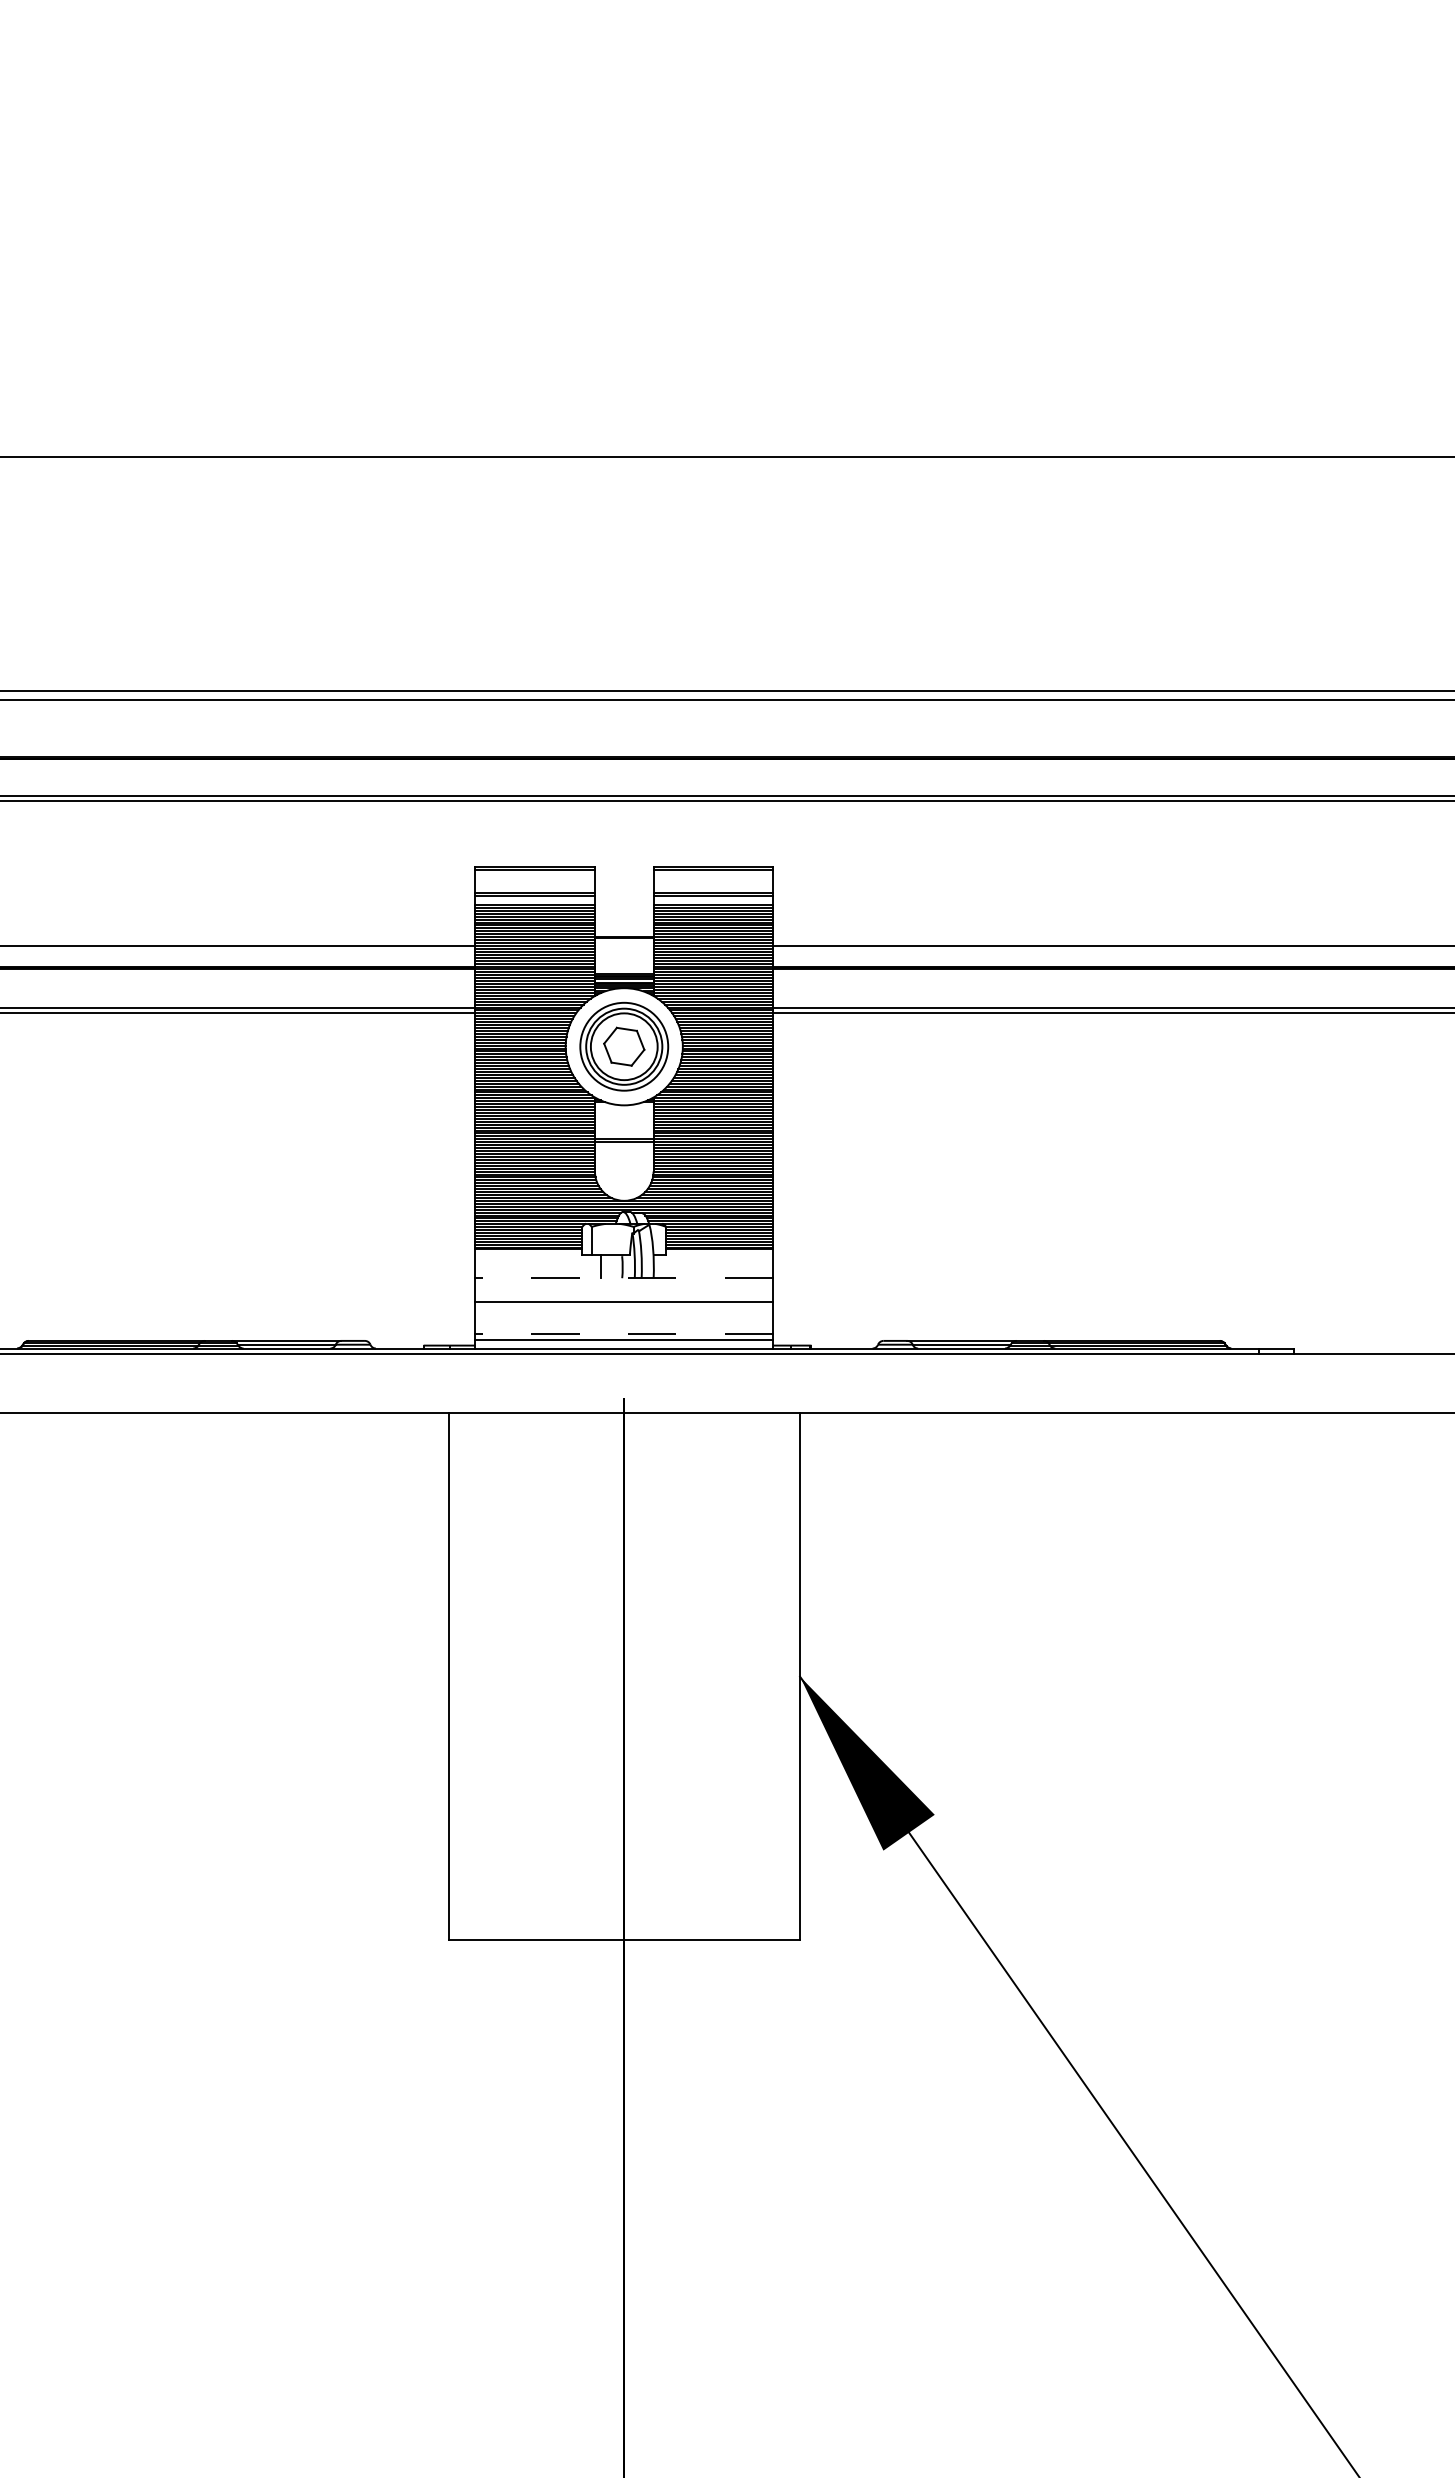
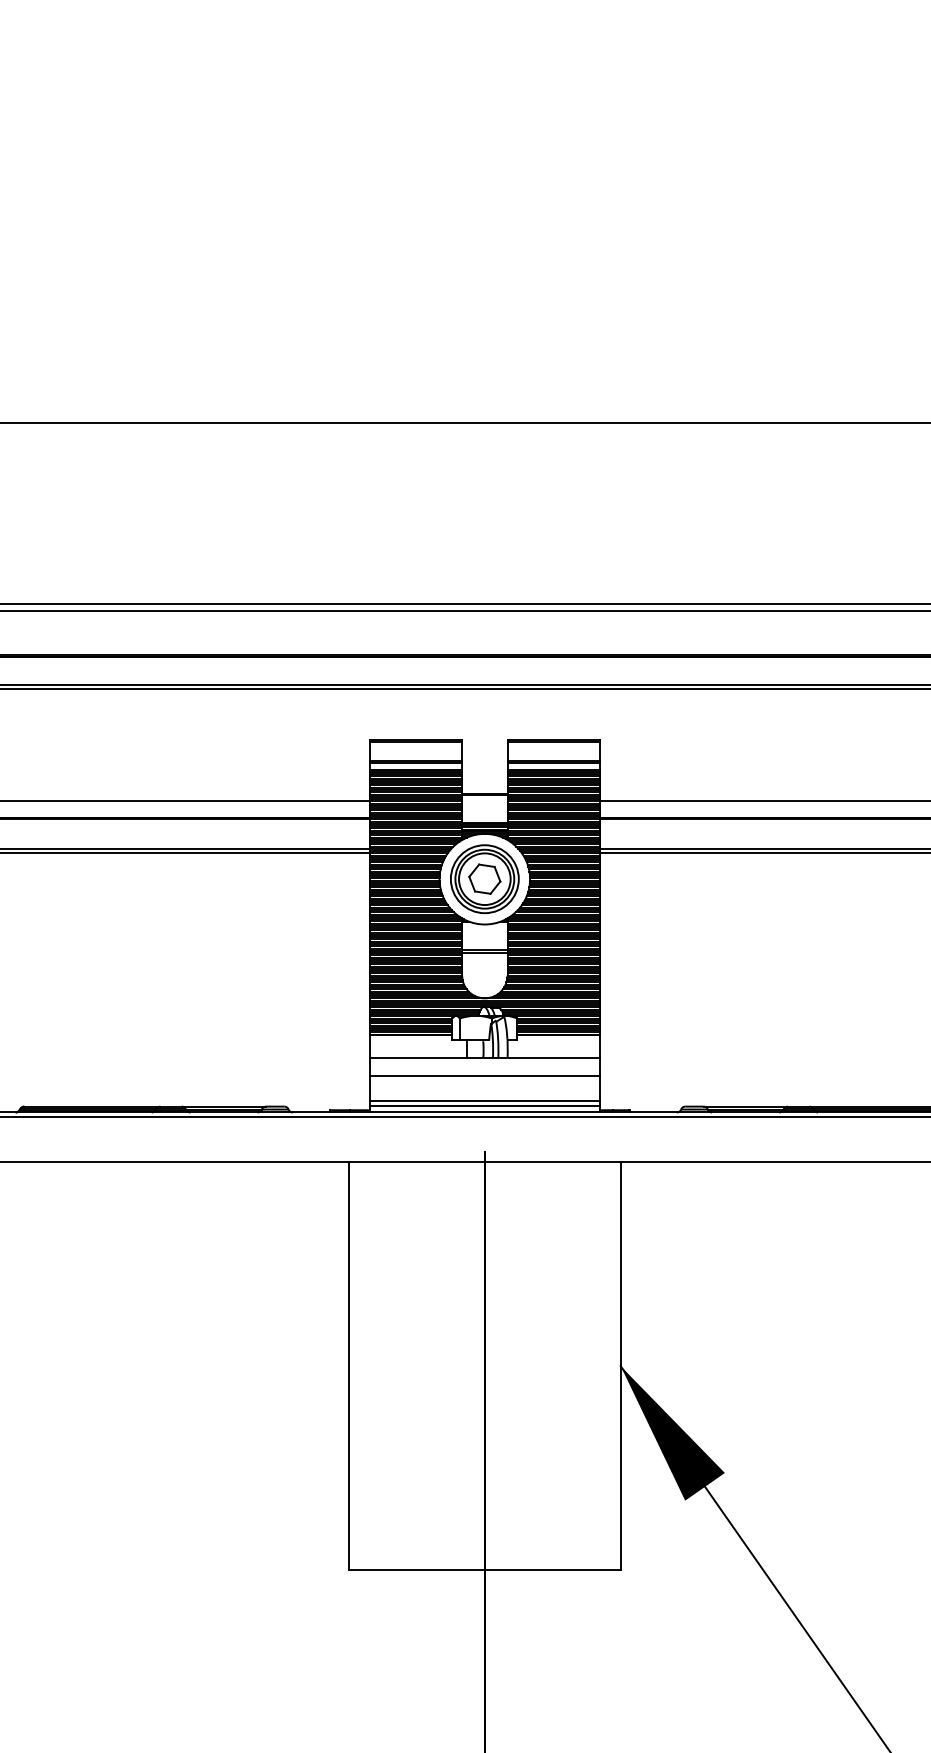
line: (624, 1278) -> (485, 1058), dashed -> solid
line: (624, 1333) -> (485, 1100), dashed -> solid

